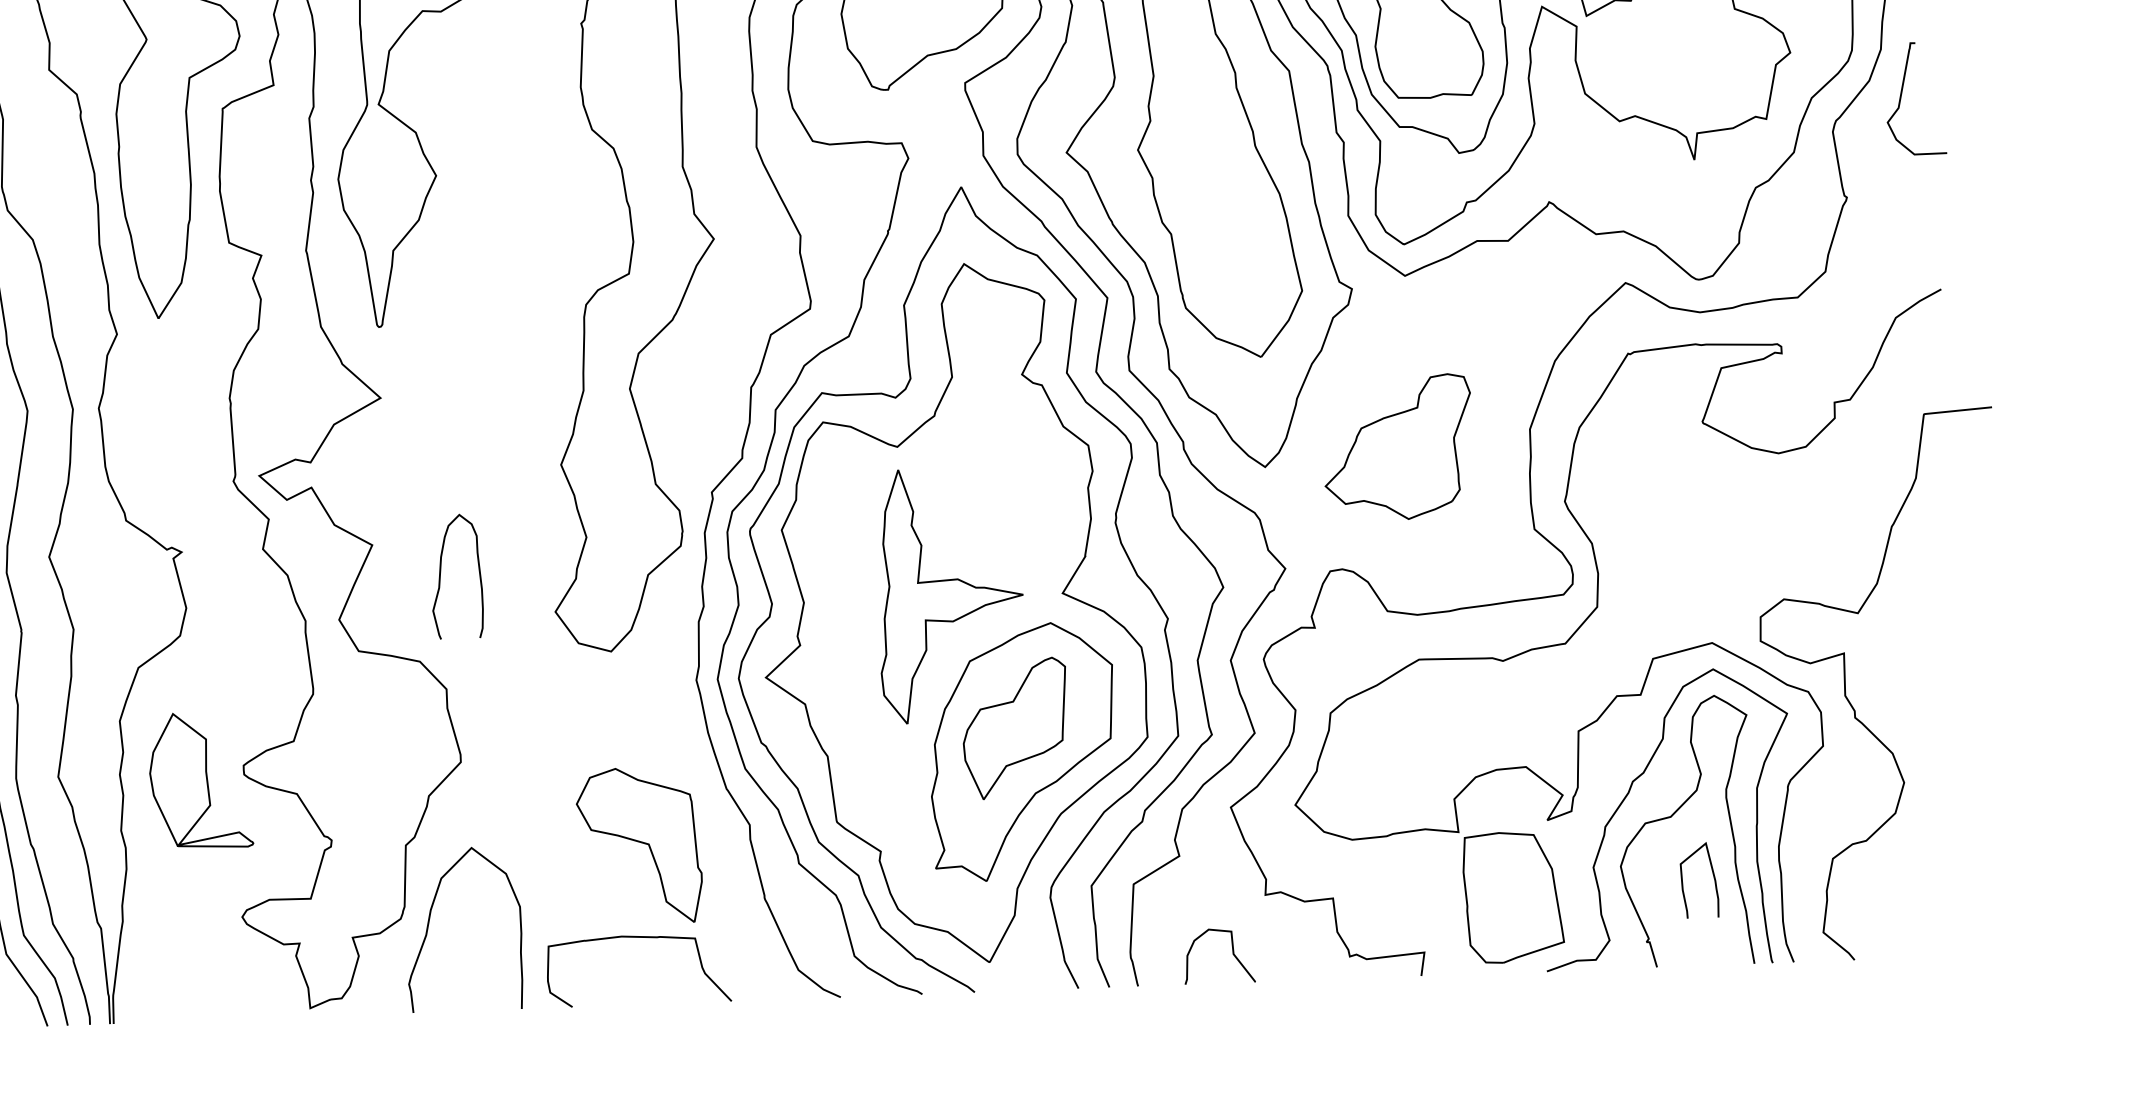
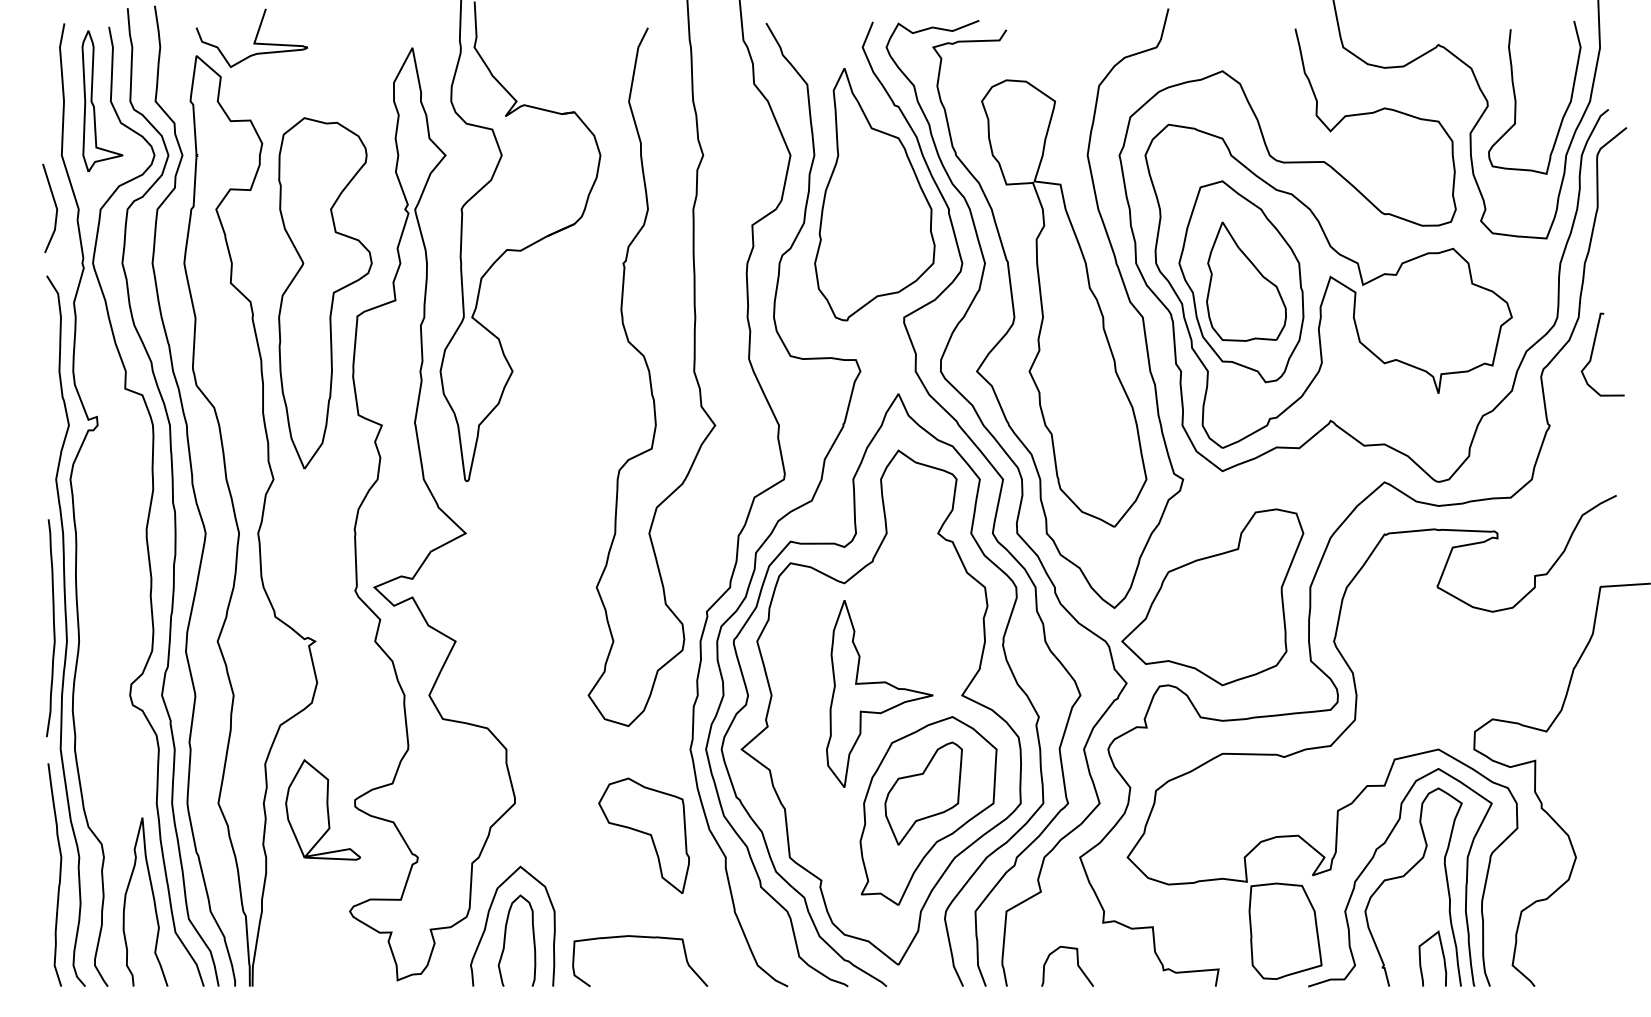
part: (1397, 447) -> (1212, 597), size x1.67
curve: (441, 576) -> (505, 940), moved
part: (638, 845) -> (643, 835), moved
curve: (1712, 875) -> (1442, 955), moved

